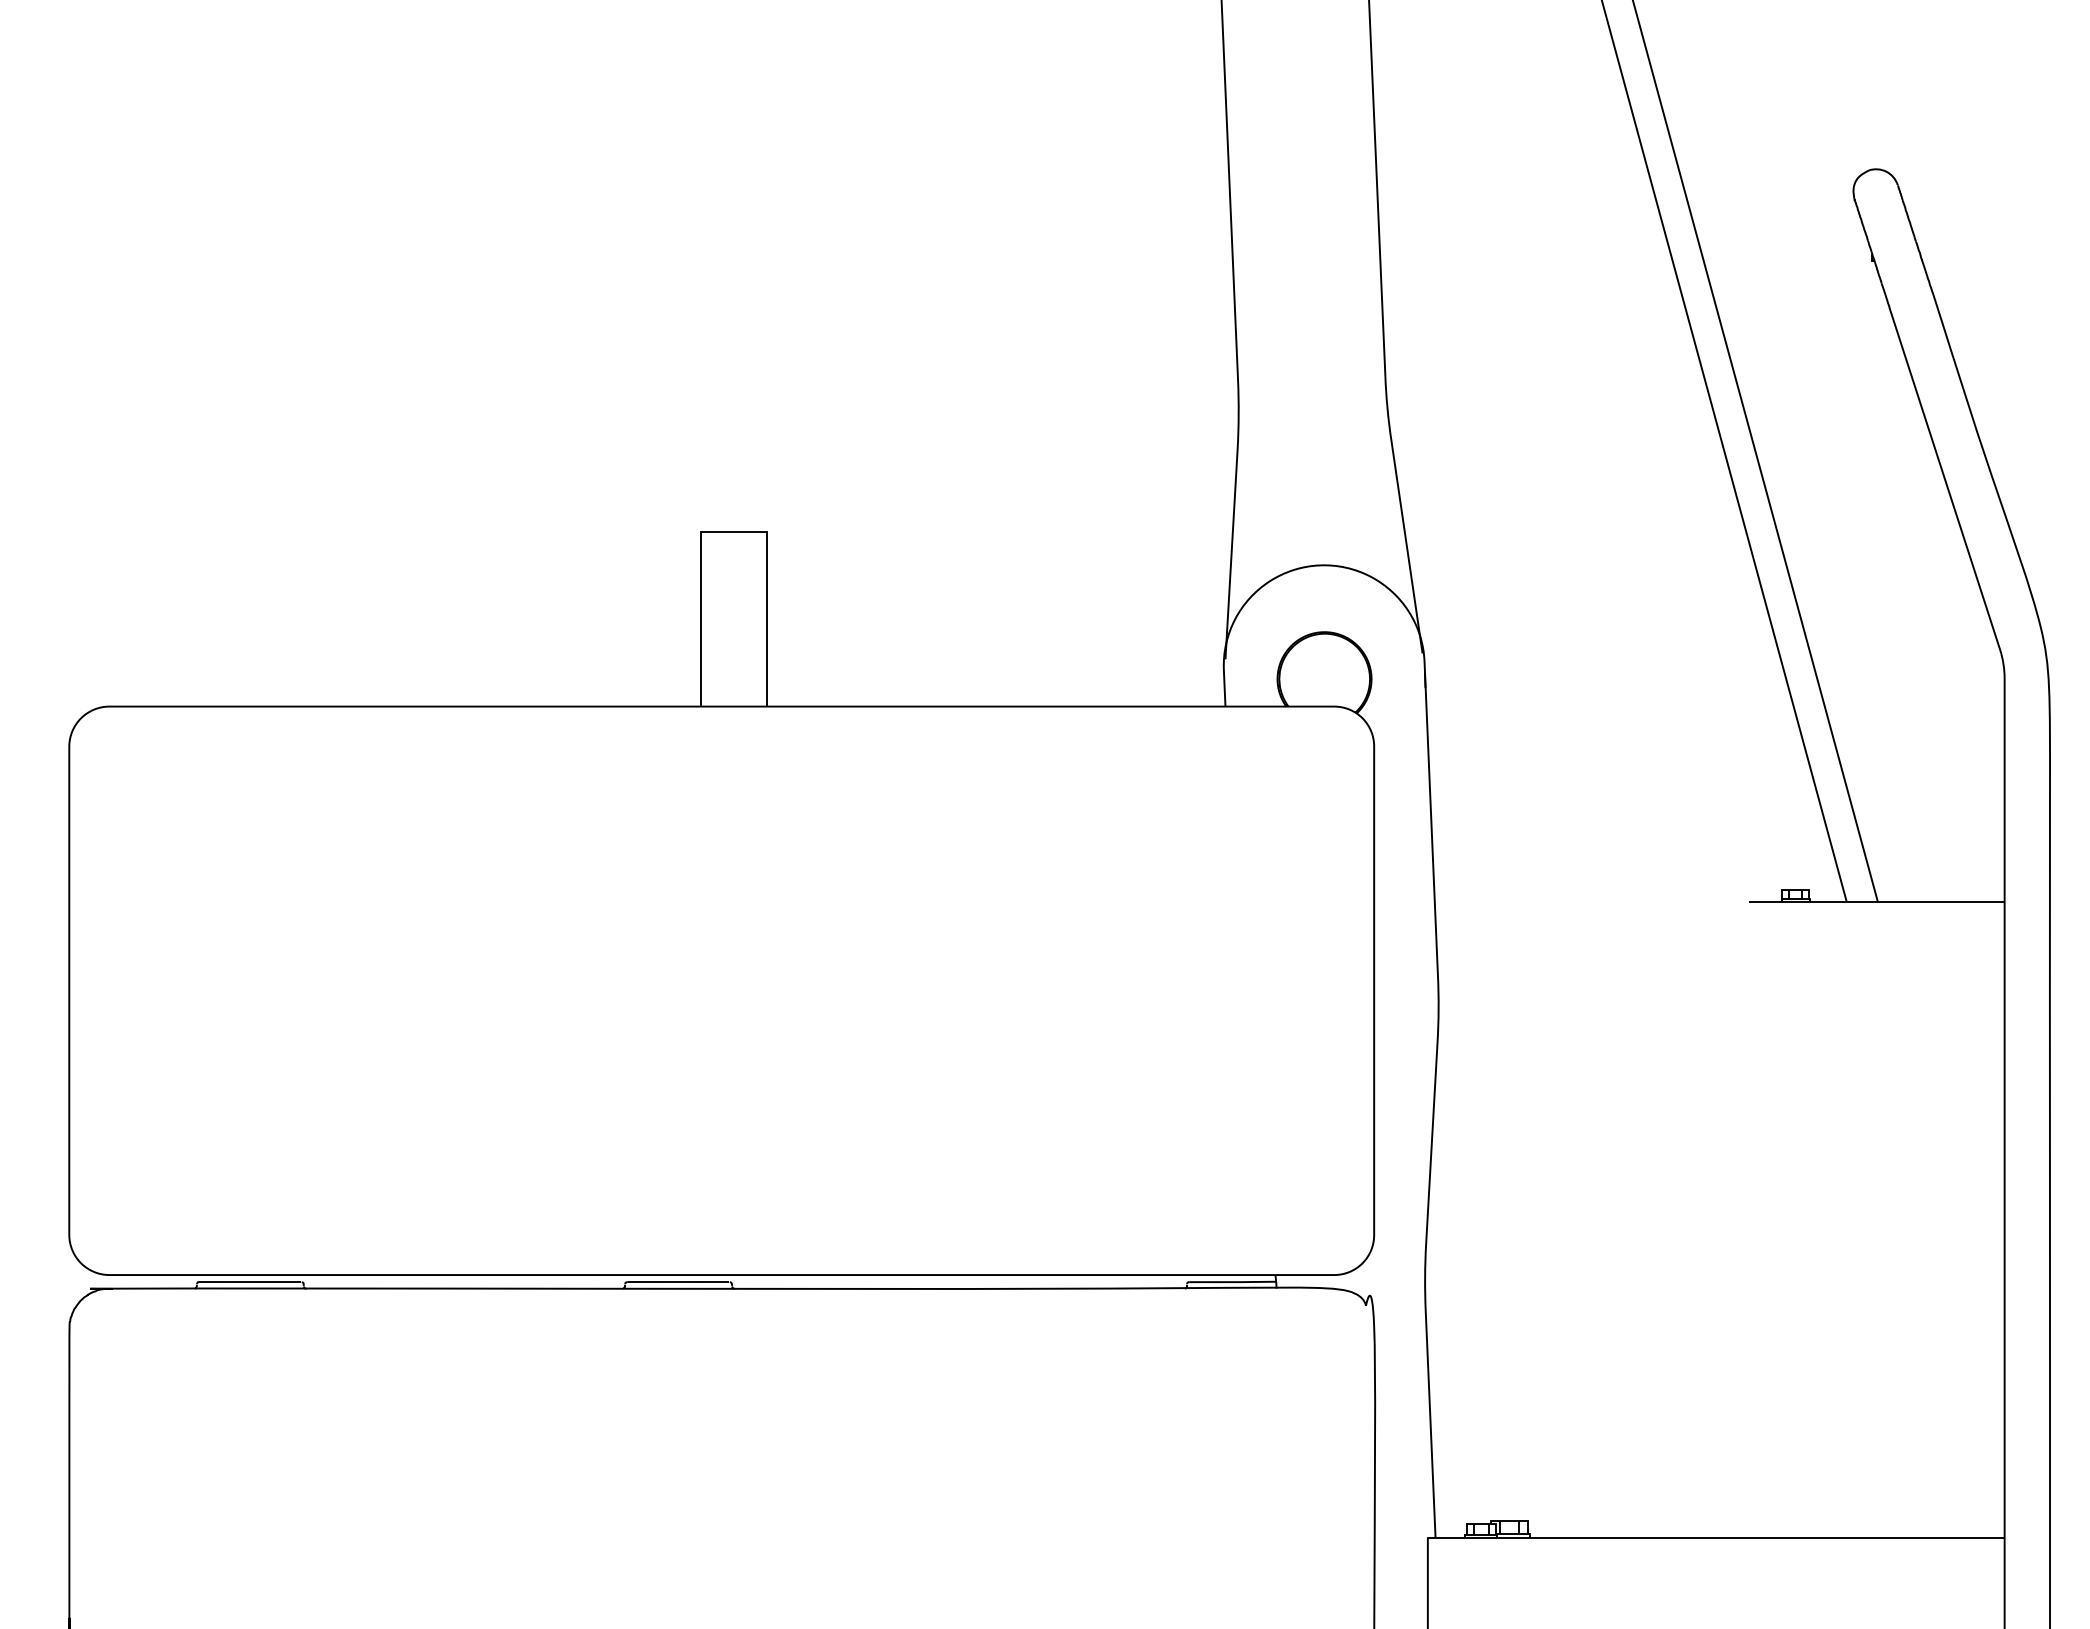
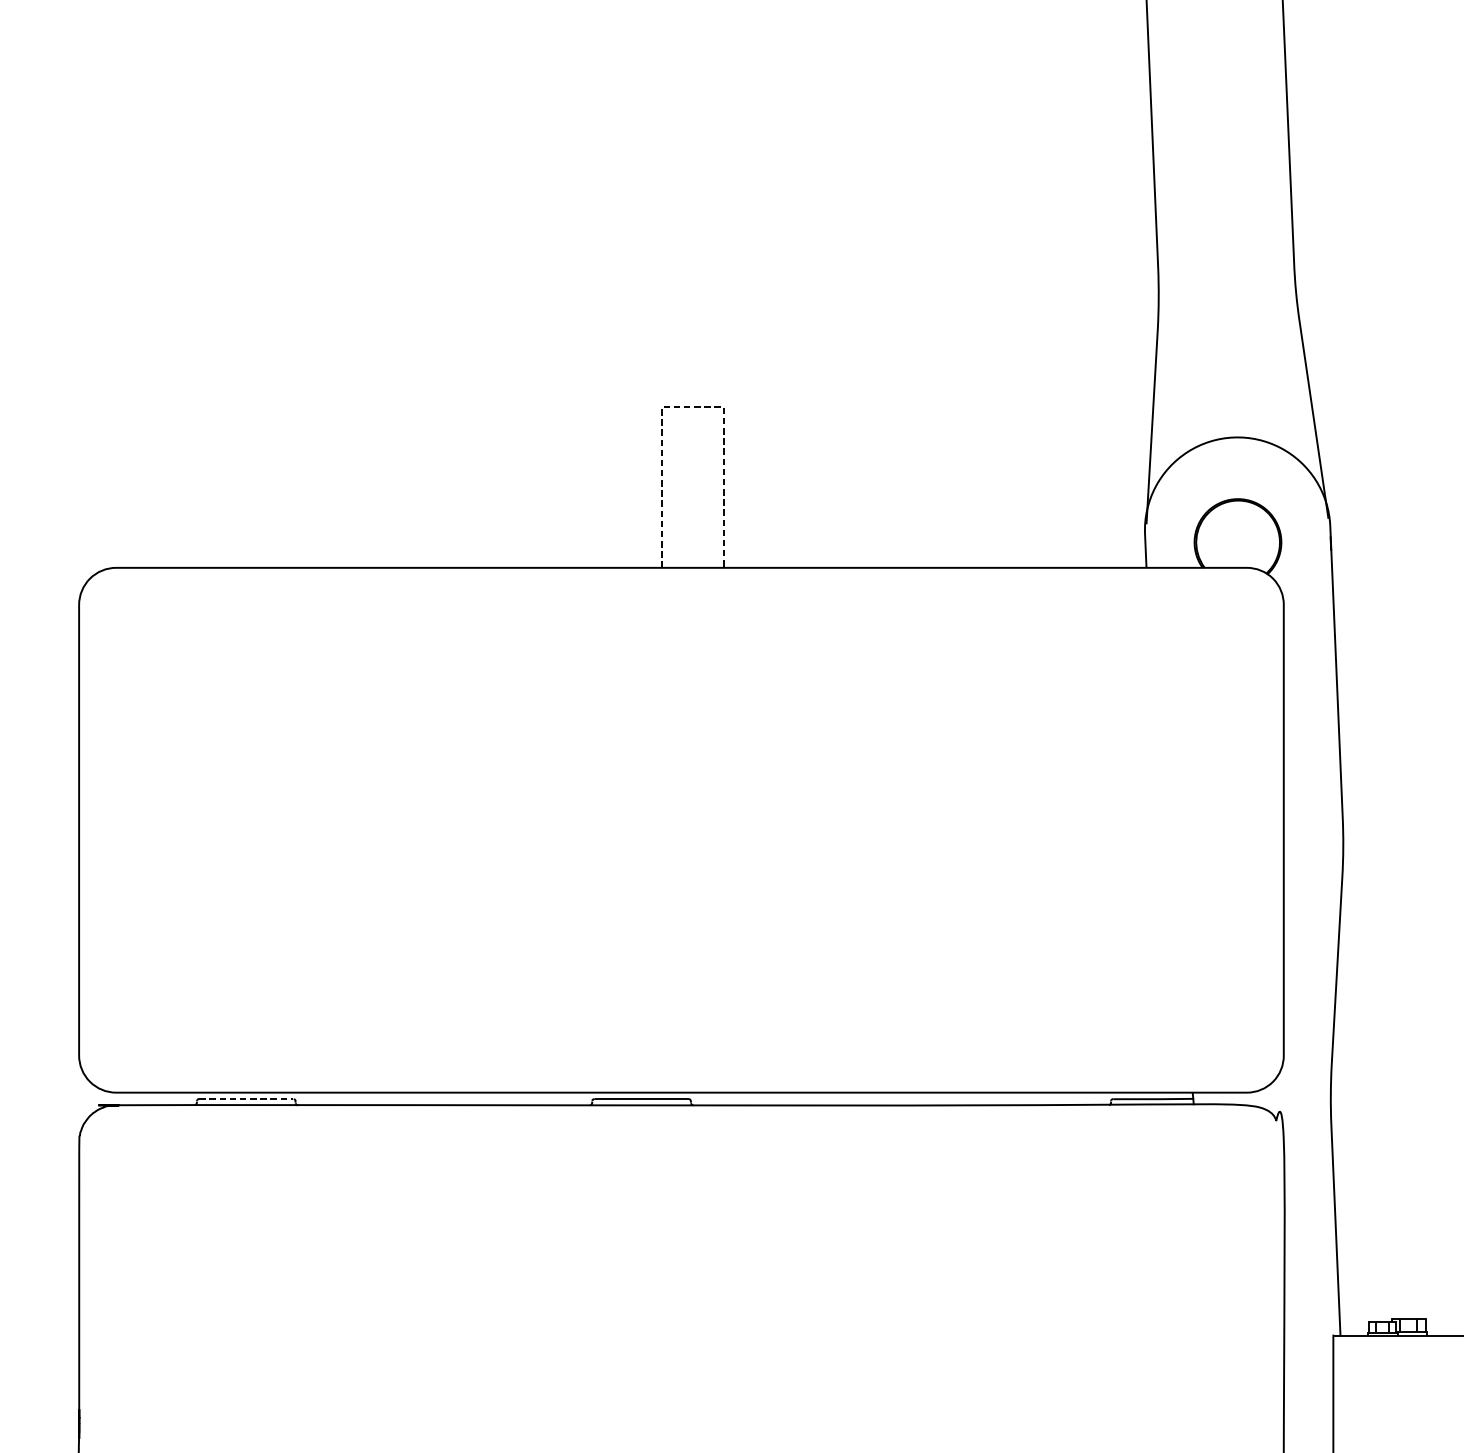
line: (734, 532) -> (693, 407), solid -> dashed
line: (250, 1282) -> (246, 1099), solid -> dashed

